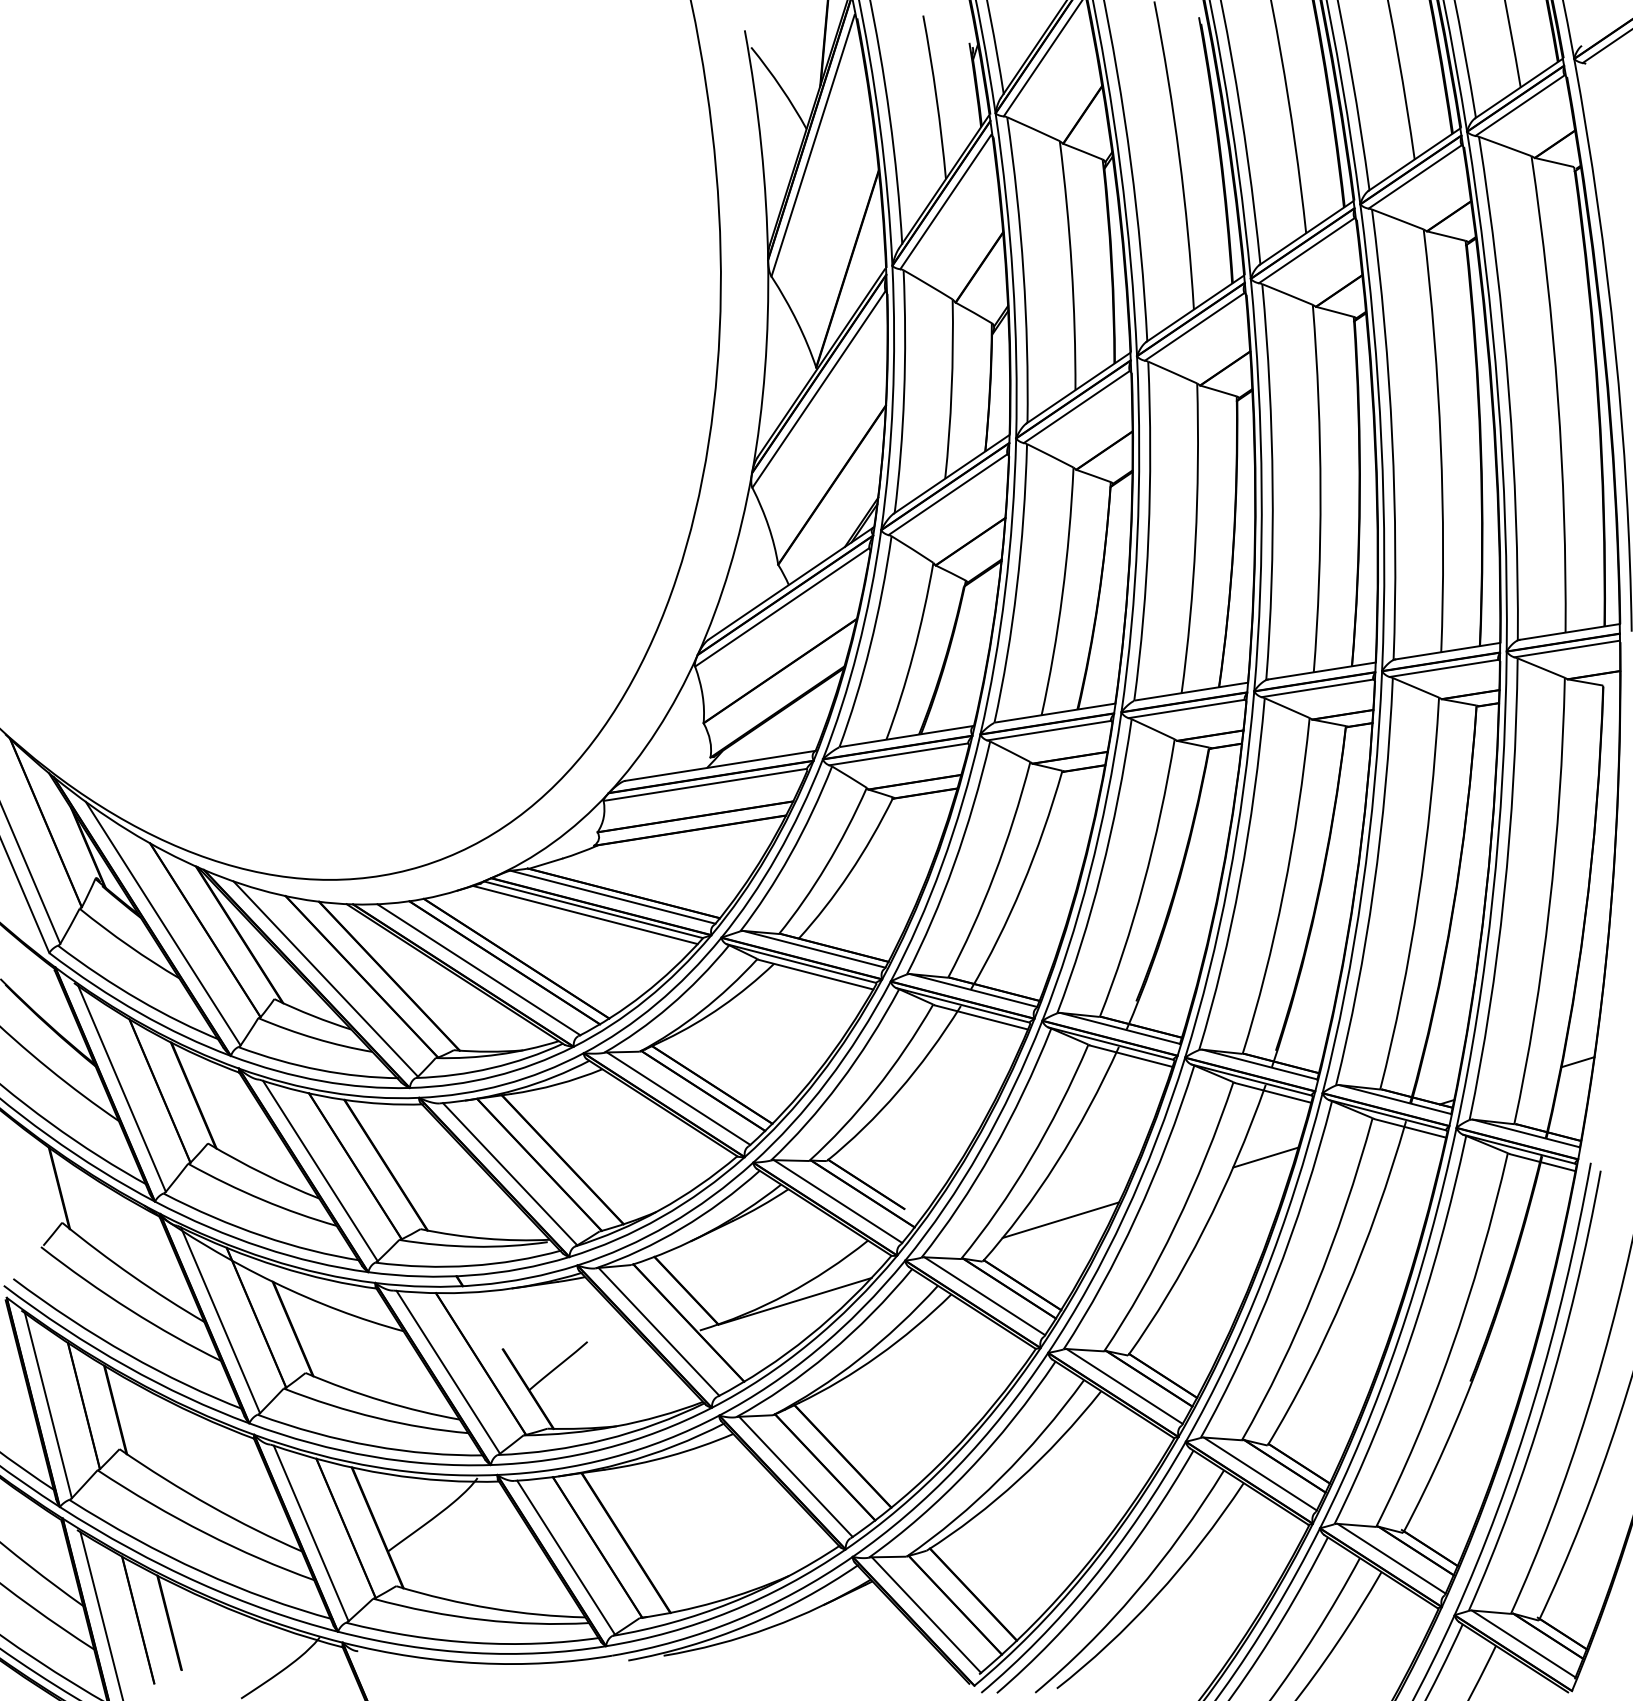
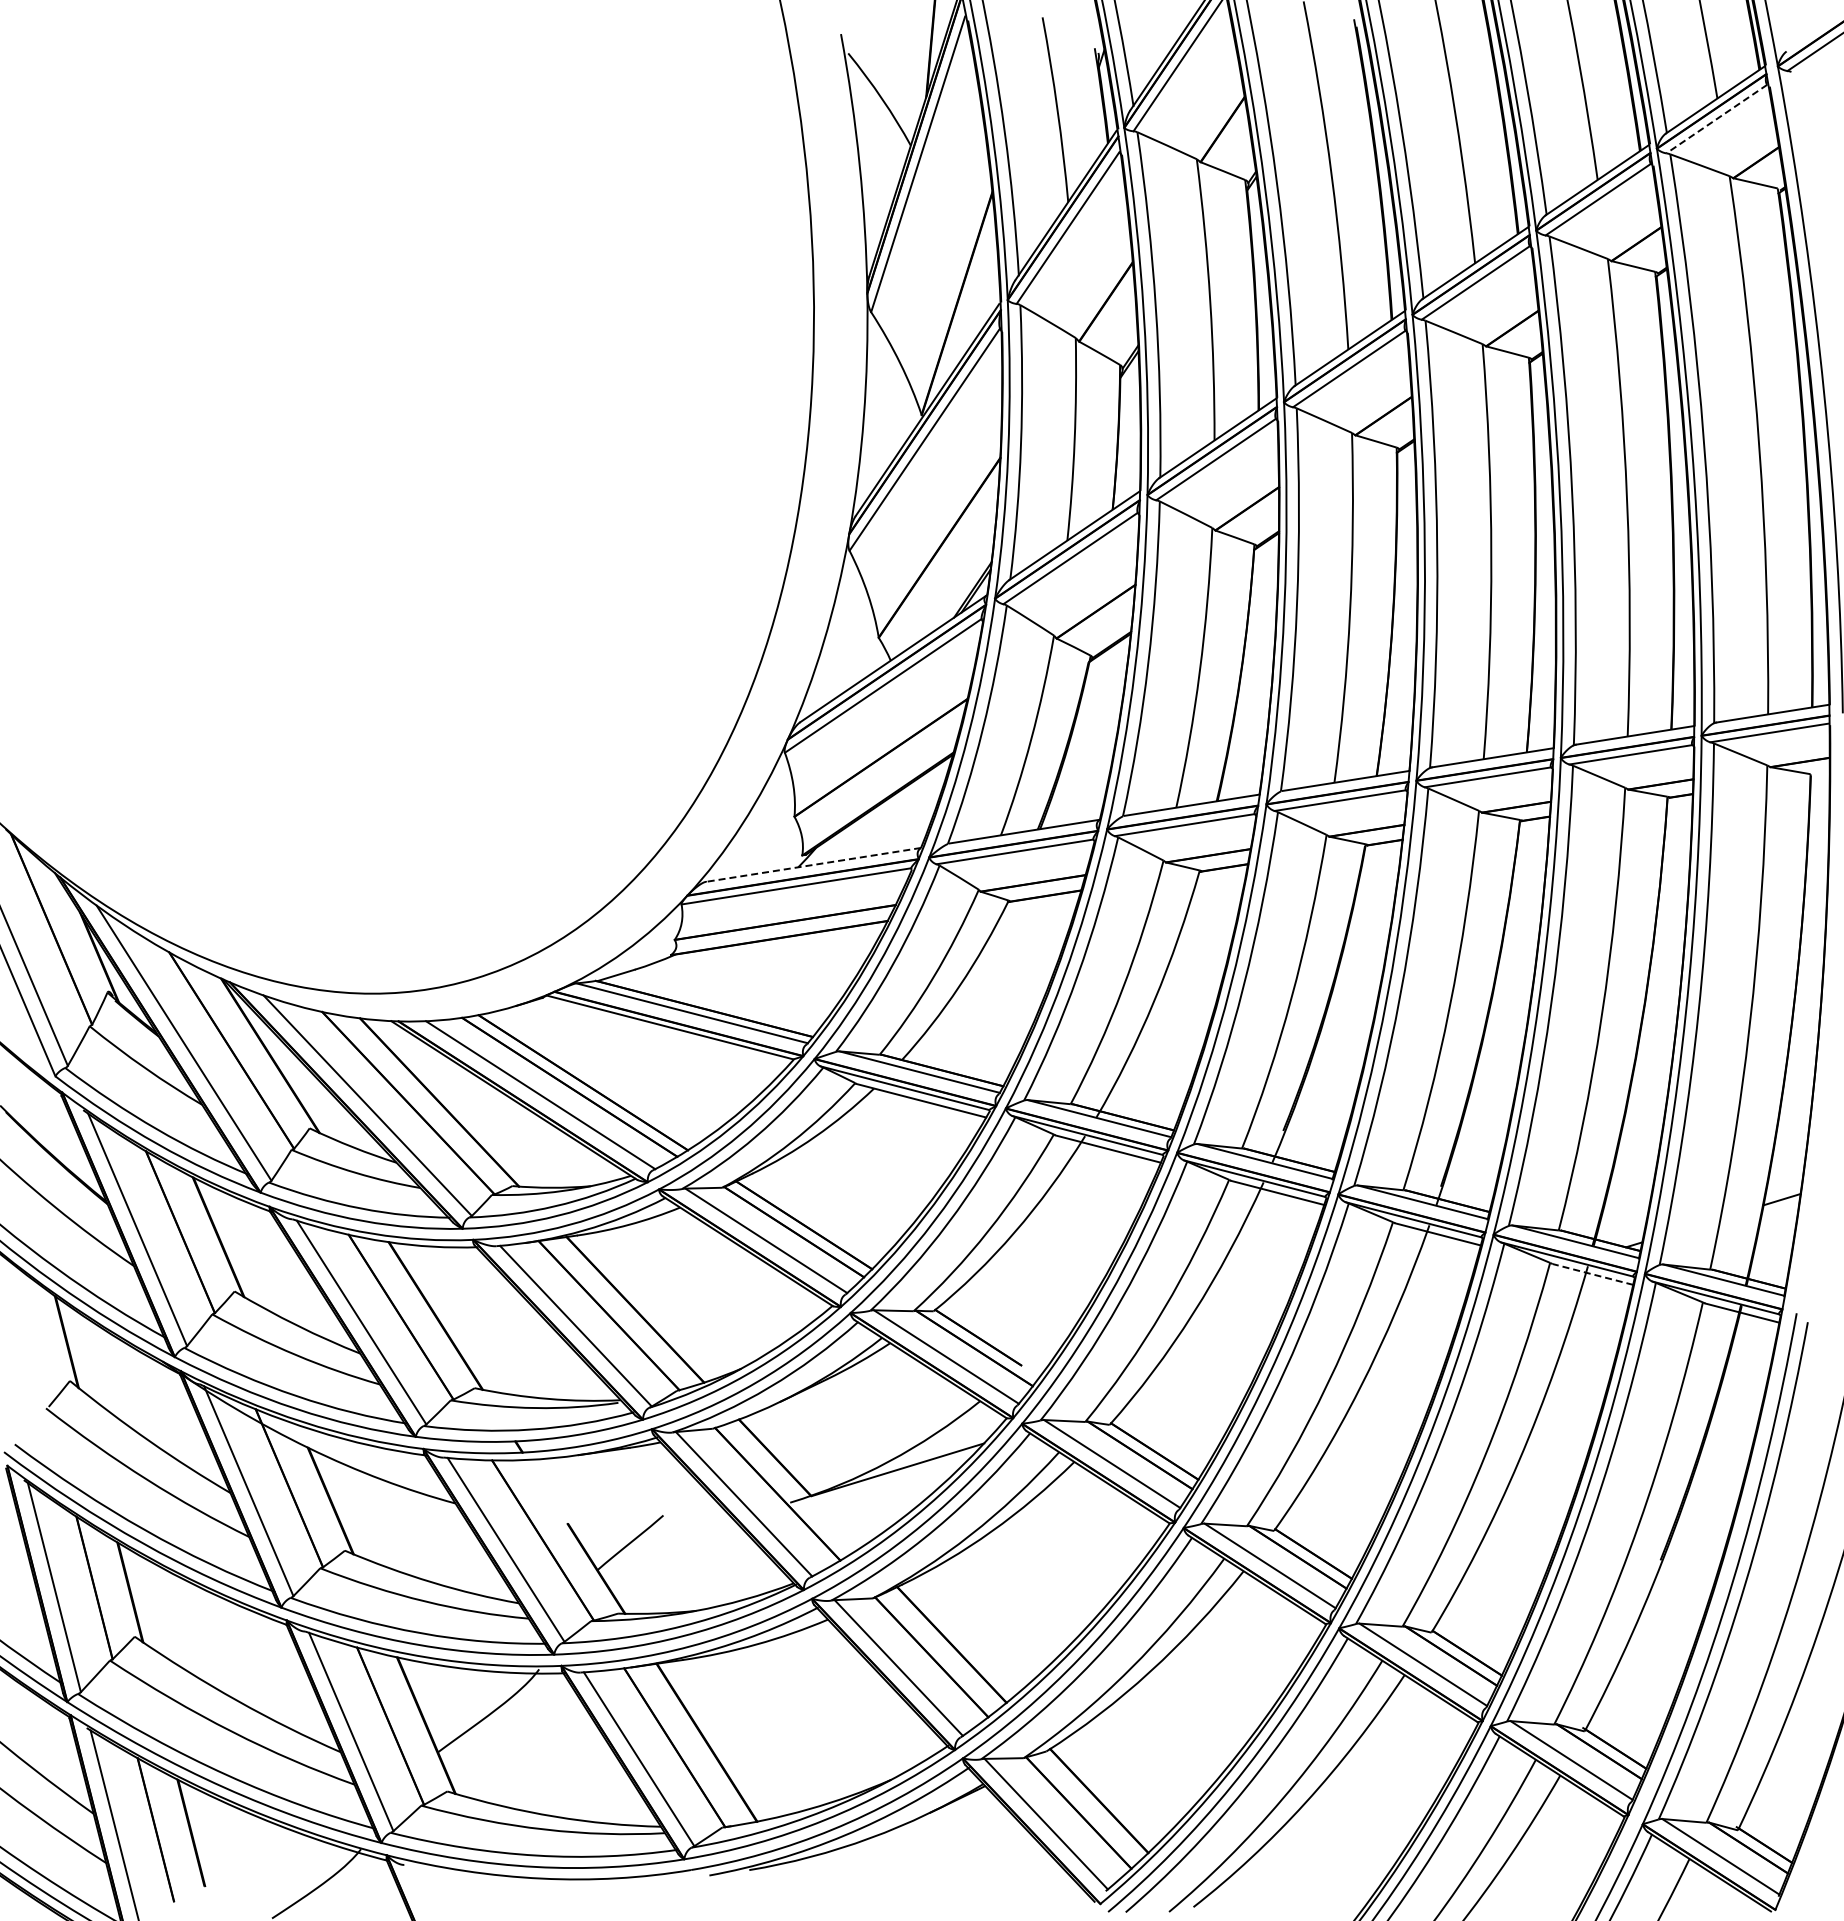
line: (1519, 105) -> (1716, 119), solid -> dashed
line: (719, 766) -> (812, 865), solid -> dashed
line: (584, 915) -> (660, 1033), removed
line: (1410, 1128) -> (1592, 1274), solid -> dashed
line: (1265, 1157) -> (1429, 1307), removed
line: (1060, 1219) -> (1197, 1377), removed

